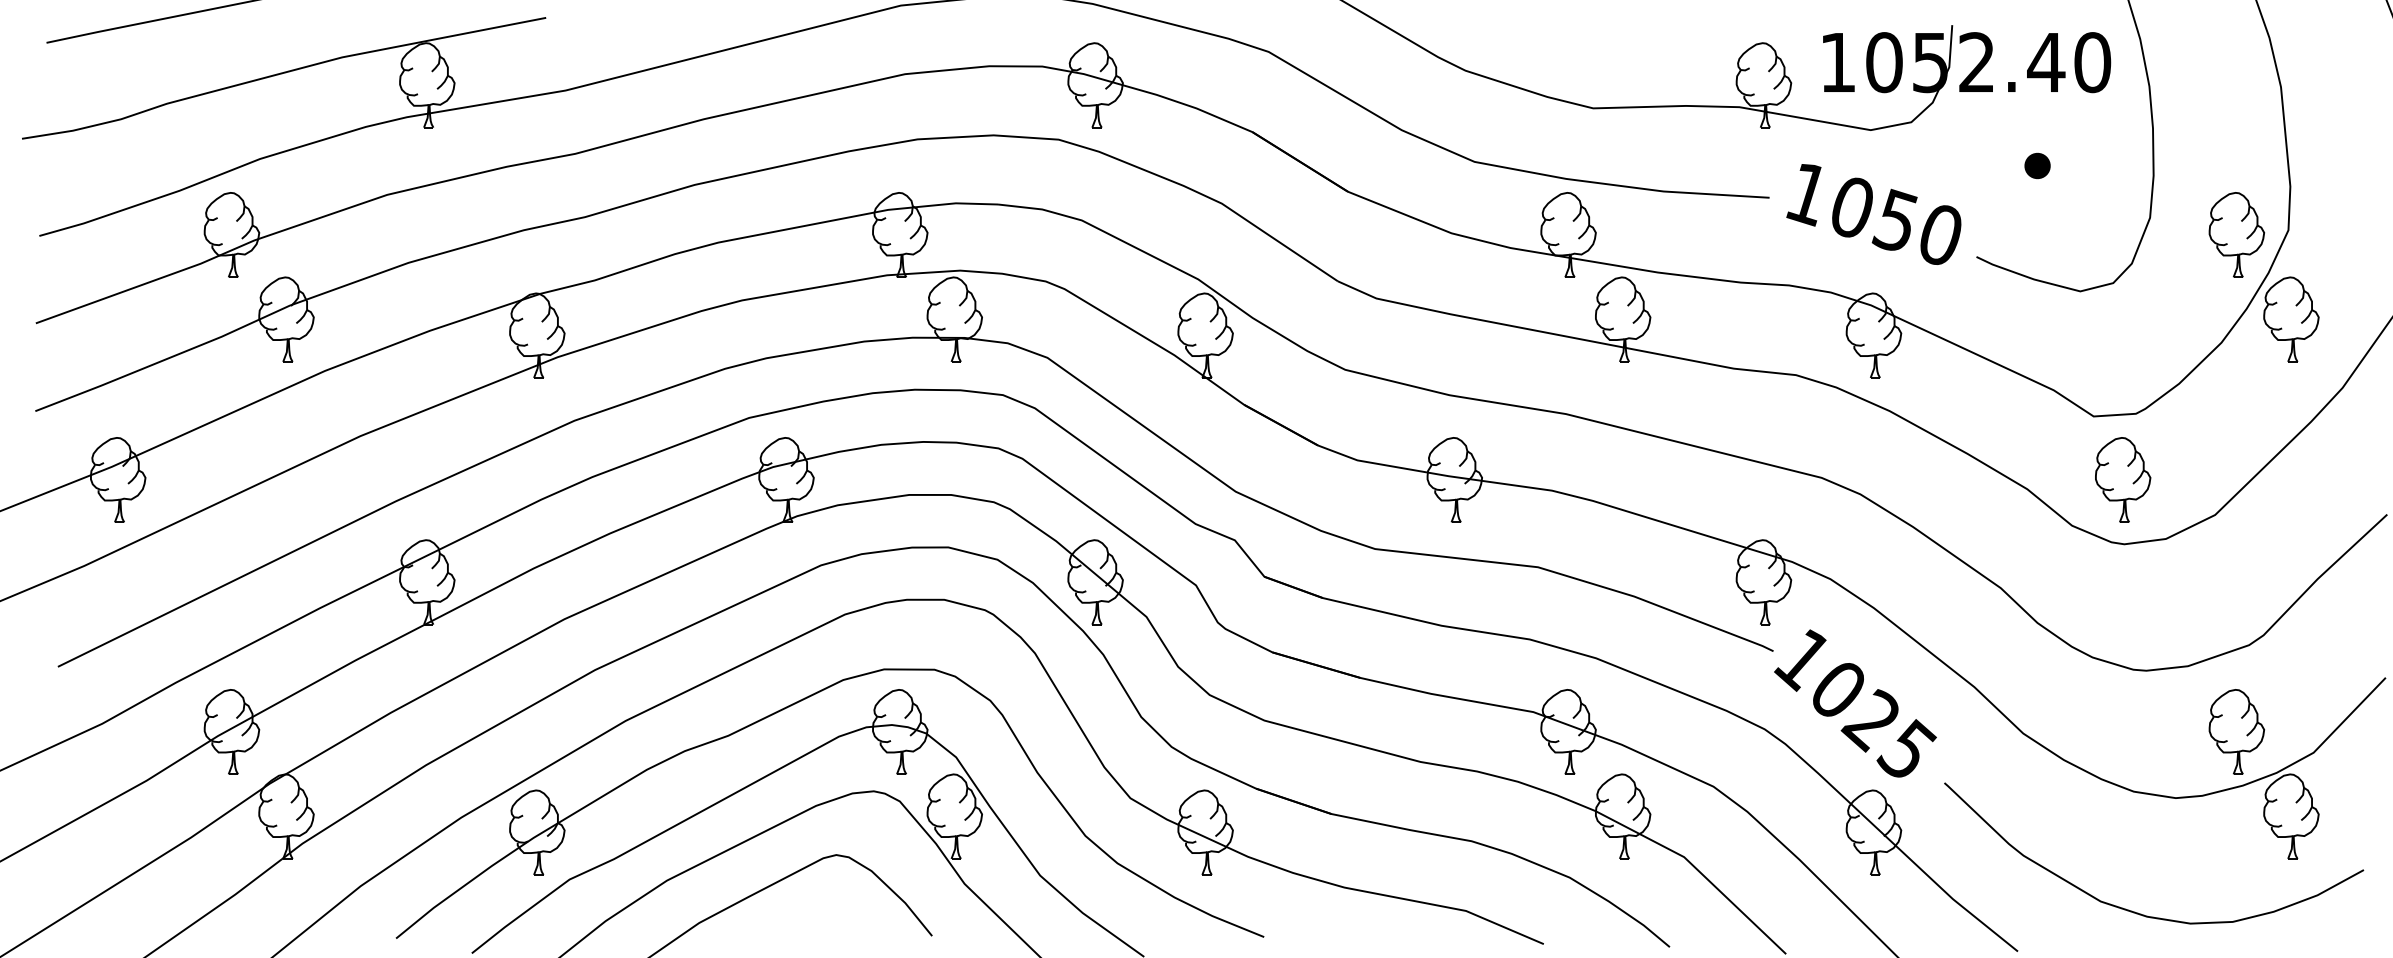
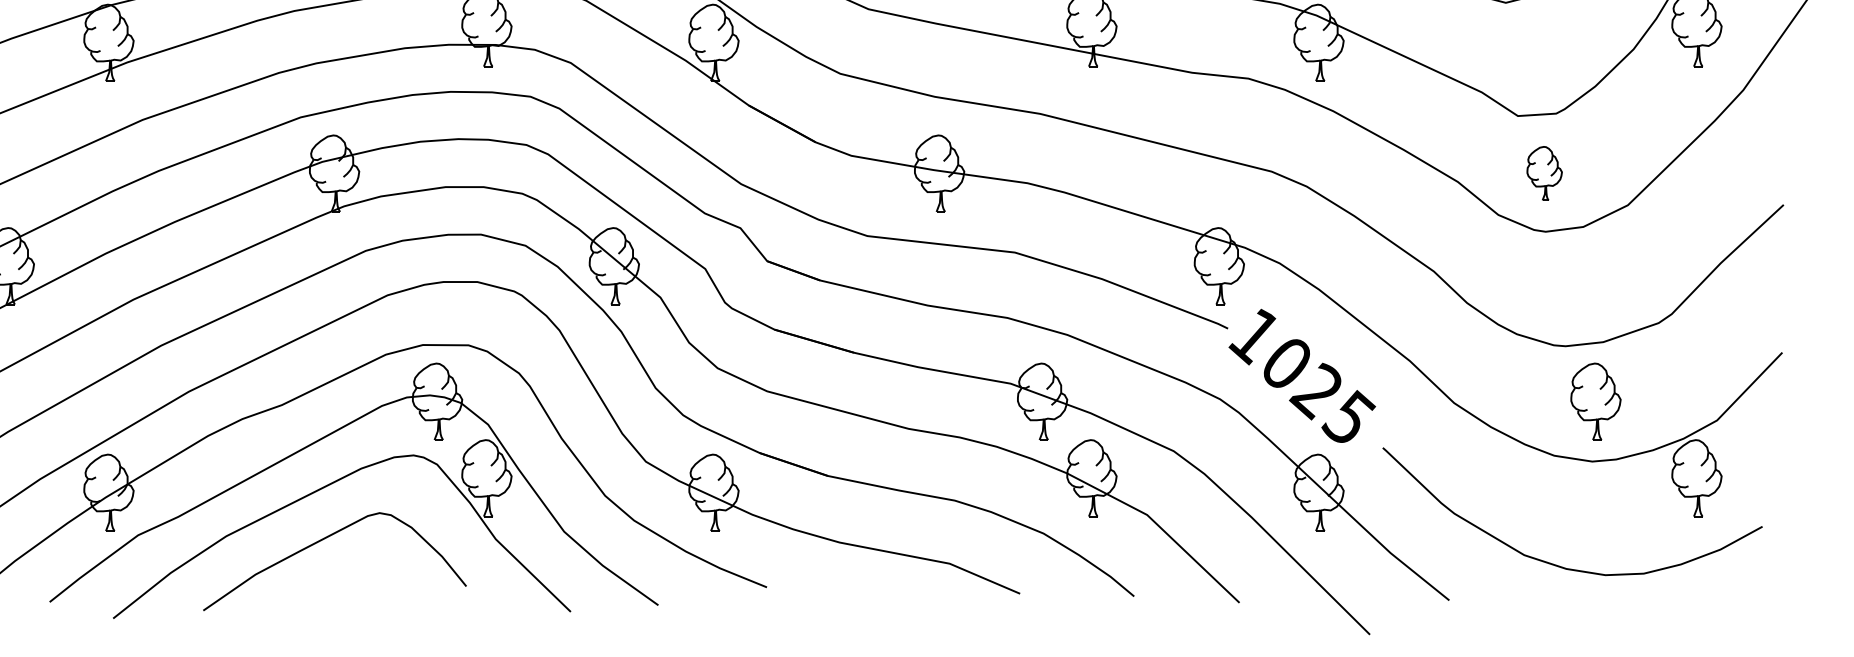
part: (2123, 479) -> (1544, 173), size x0.7
part: (2236, 731) -> (1595, 401), moved

